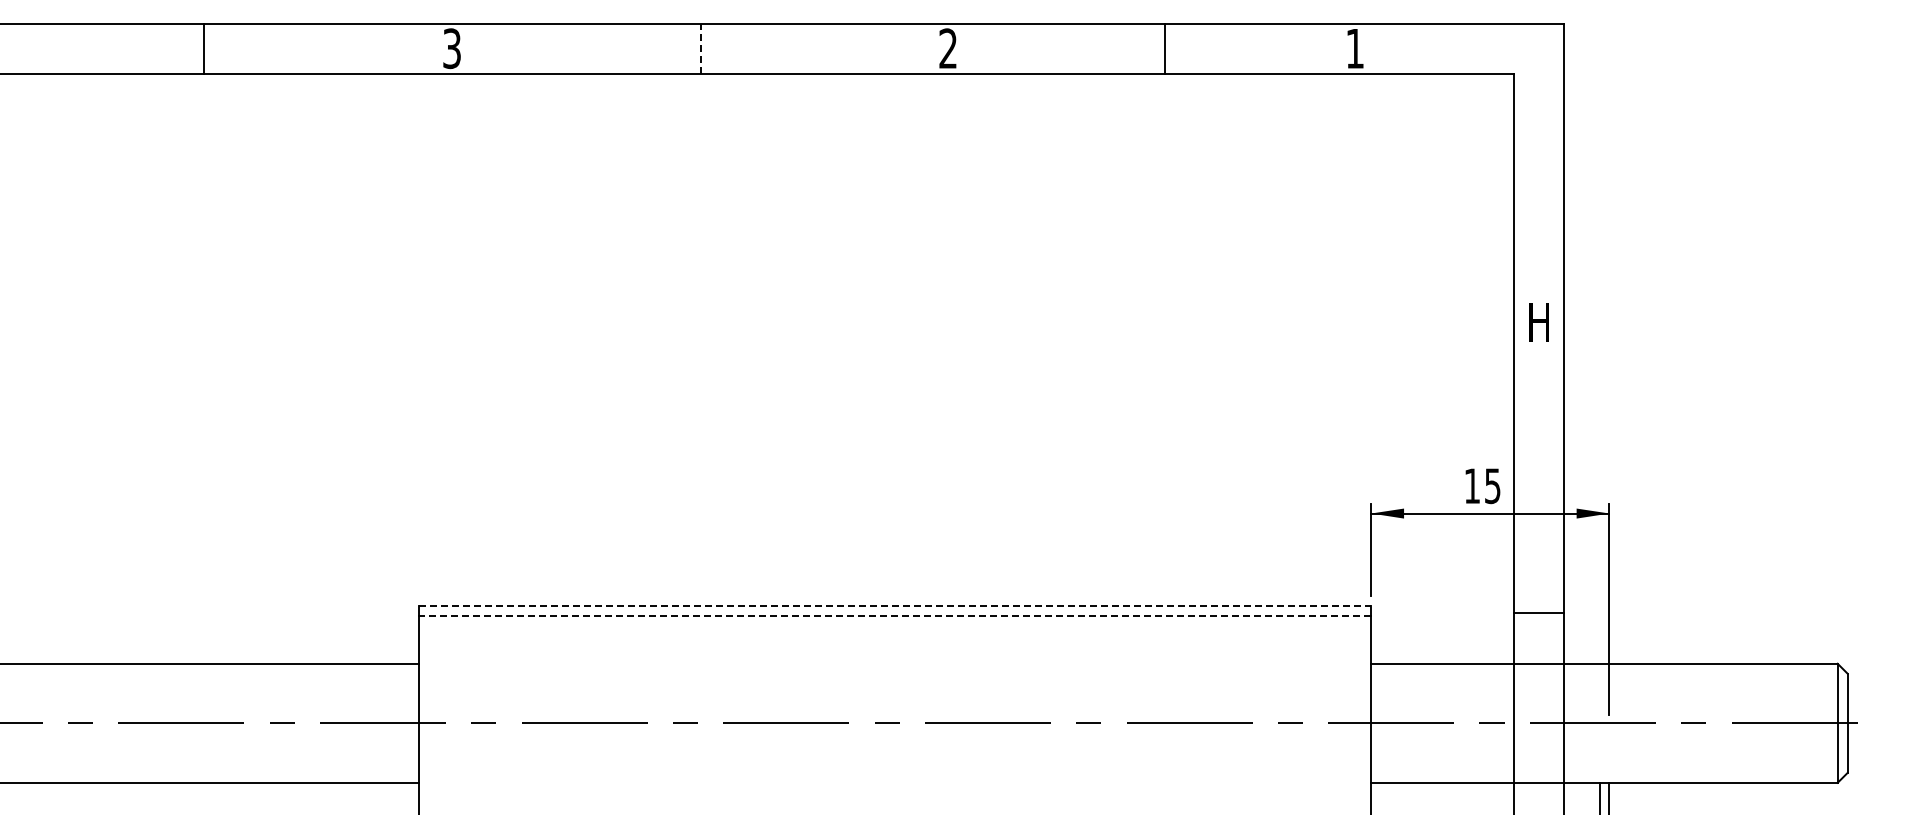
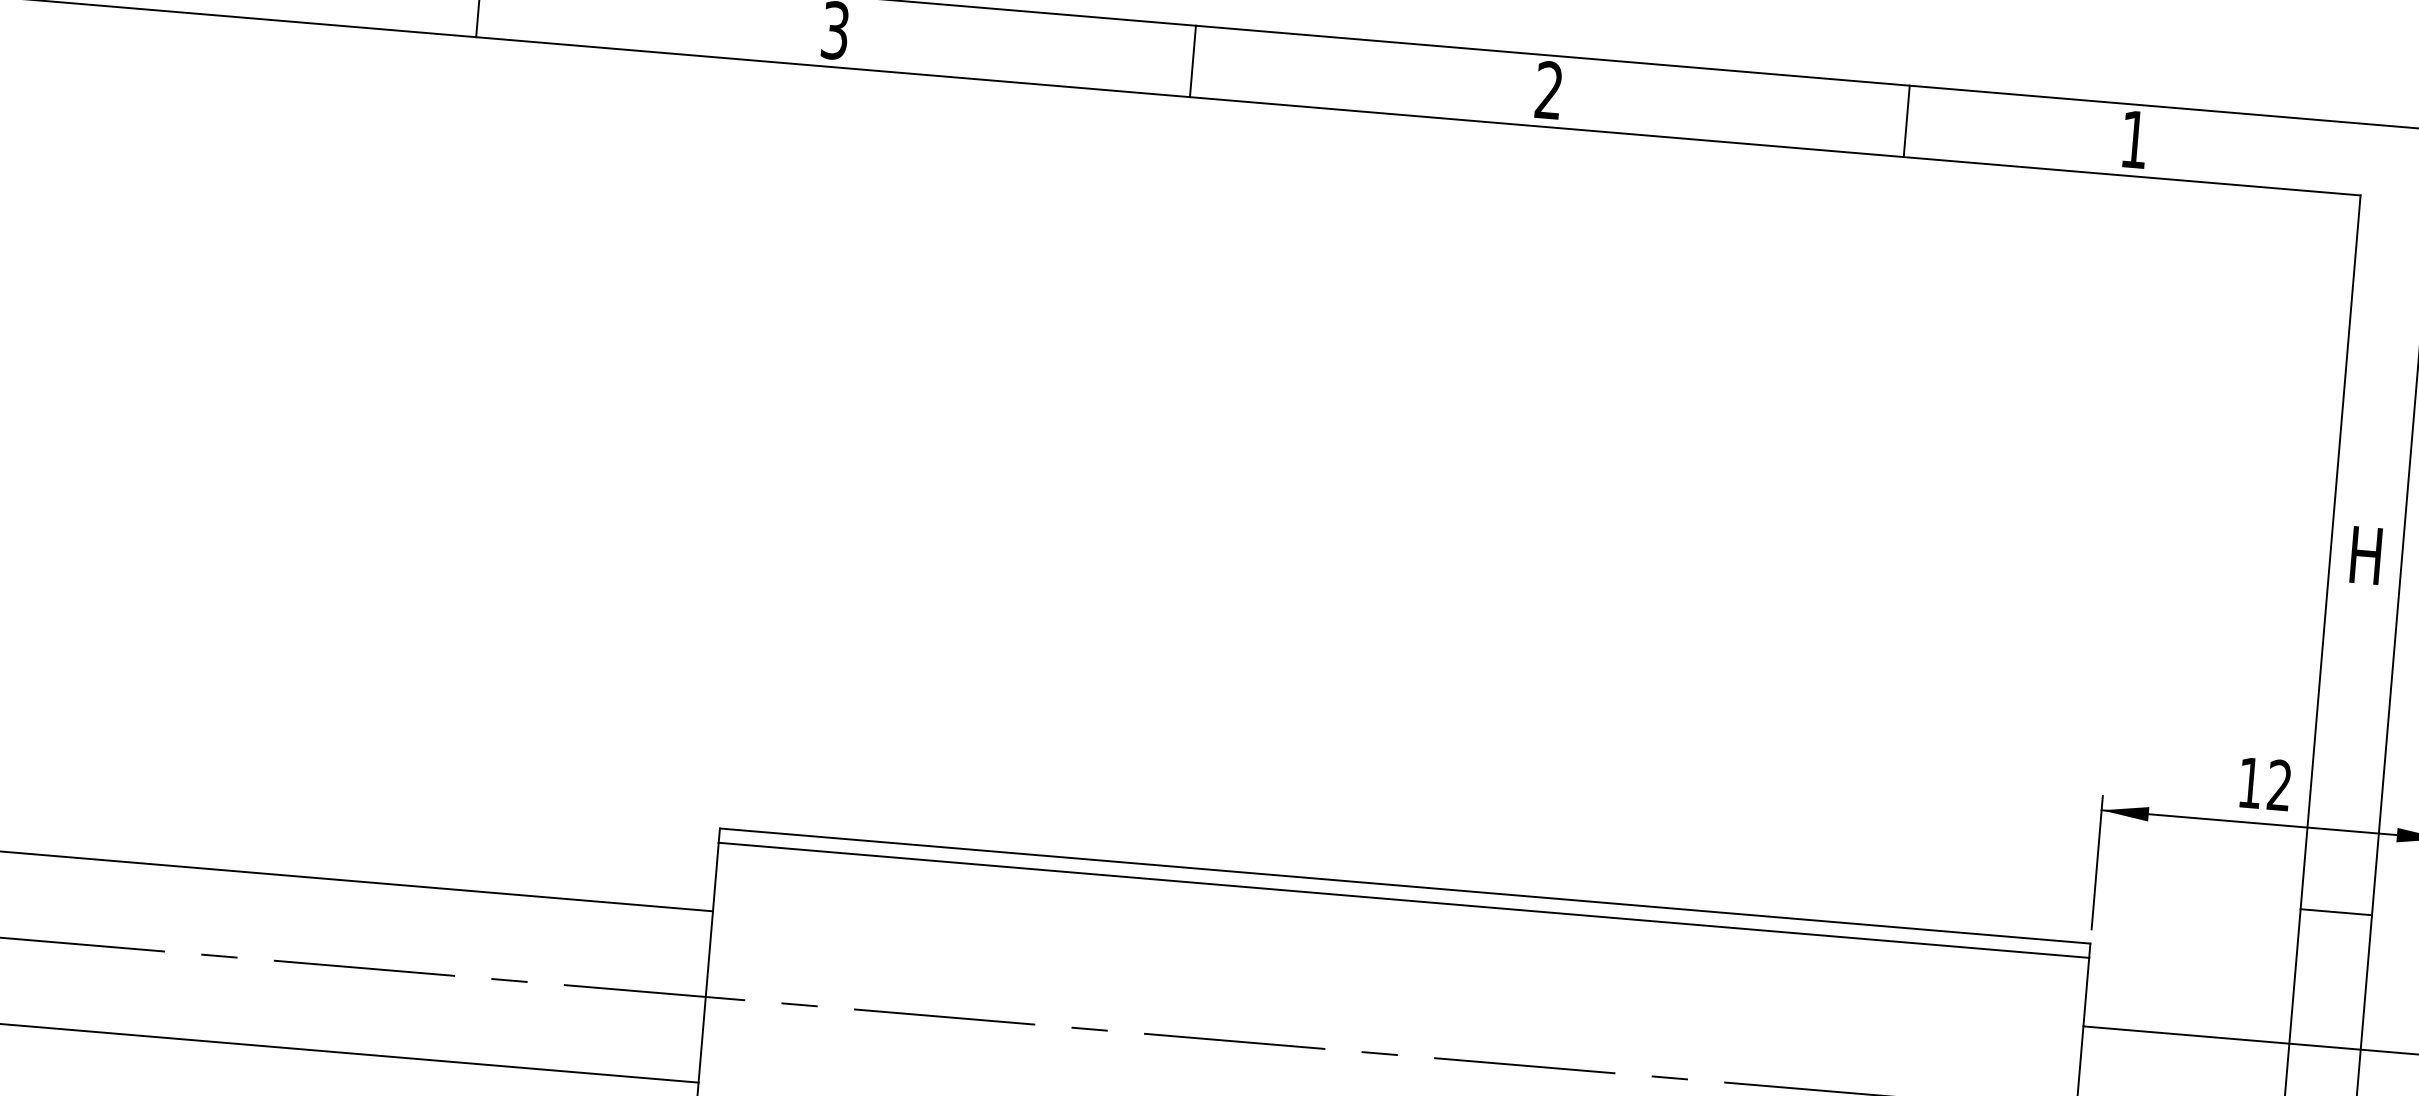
line: (700, 49) -> (1192, 61), dashed -> solid
line: (1164, 49) -> (1906, 121), moved
text: (1492, 486) -> (2279, 786), 15 -> 12
line: (895, 606) -> (1405, 886), dashed -> solid
line: (1539, 613) -> (2336, 912), moved
line: (894, 616) -> (1403, 900), dashed -> solid

